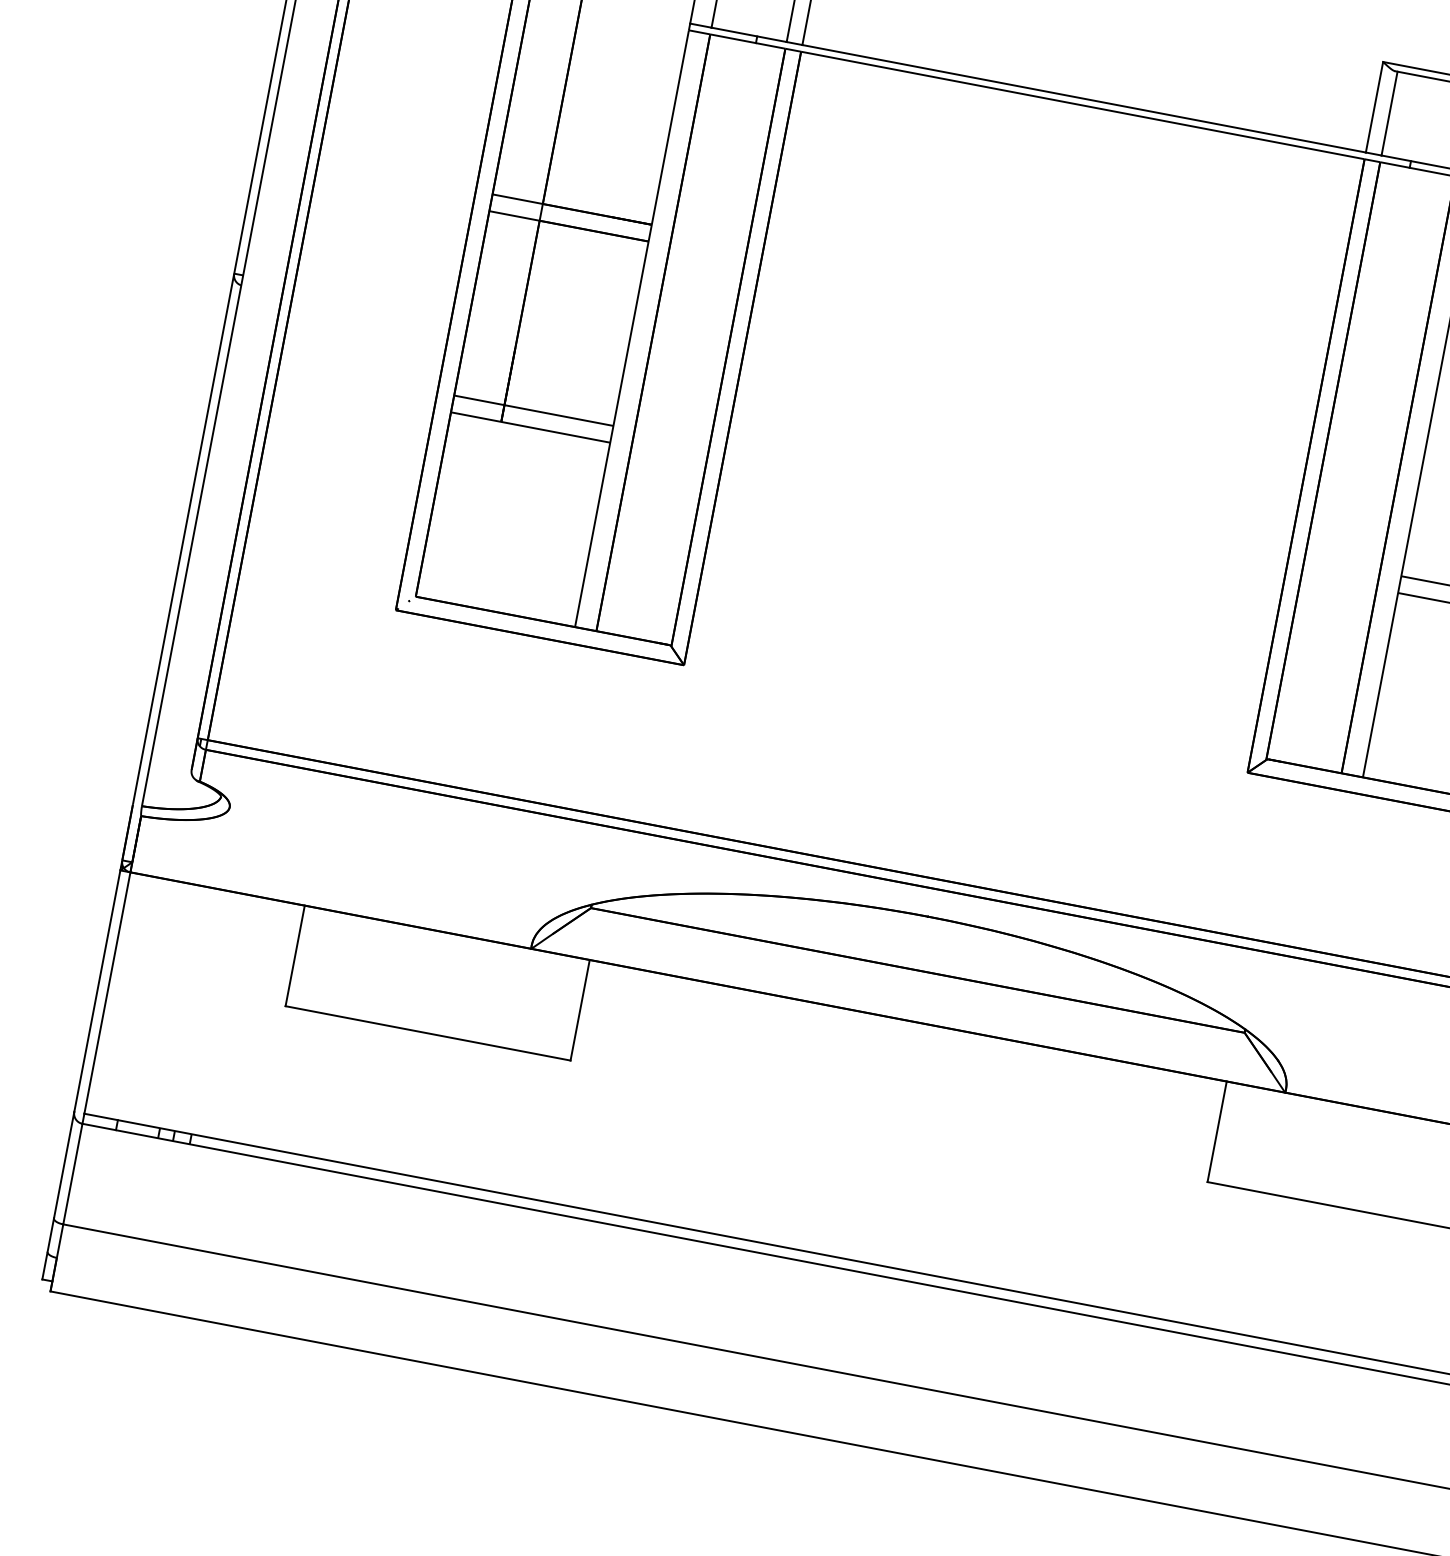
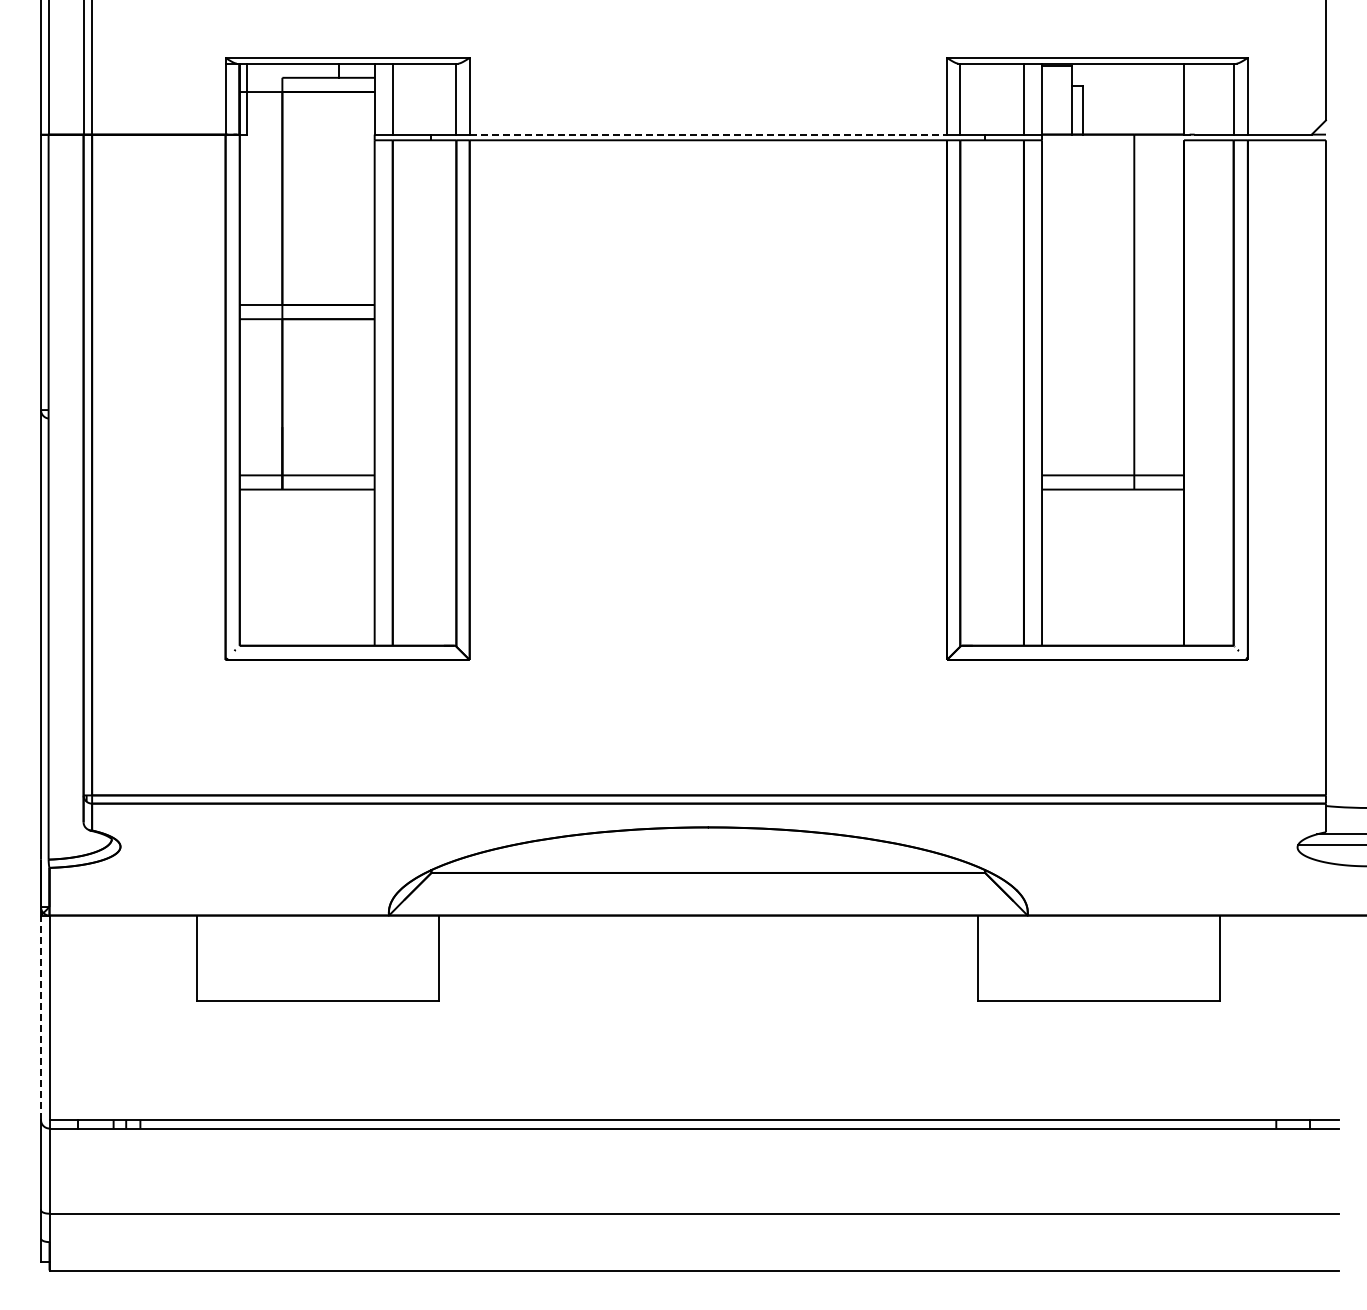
line: (1084, 98) -> (708, 134), solid -> dashed
line: (98, 990) -> (41, 1017), solid -> dashed

